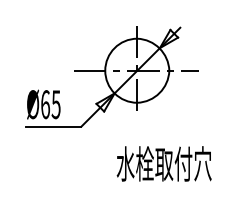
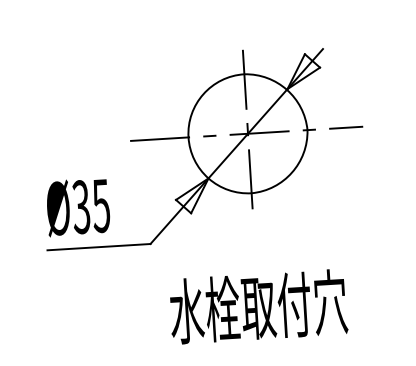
text: (44, 104) -> (79, 206), Ø65 -> Ø35
text: (163, 163) -> (257, 306), moved

